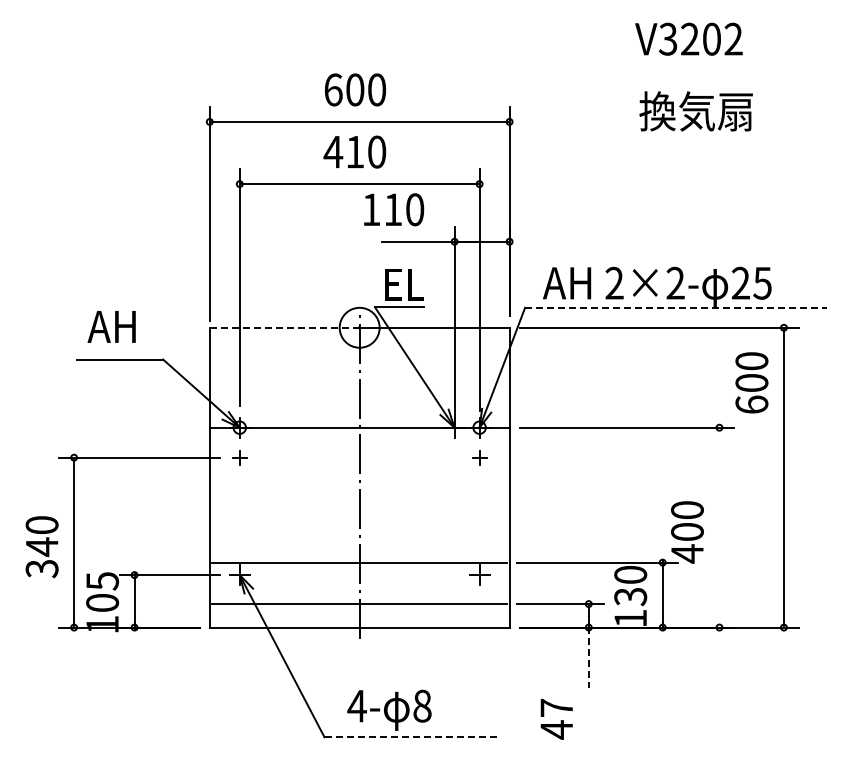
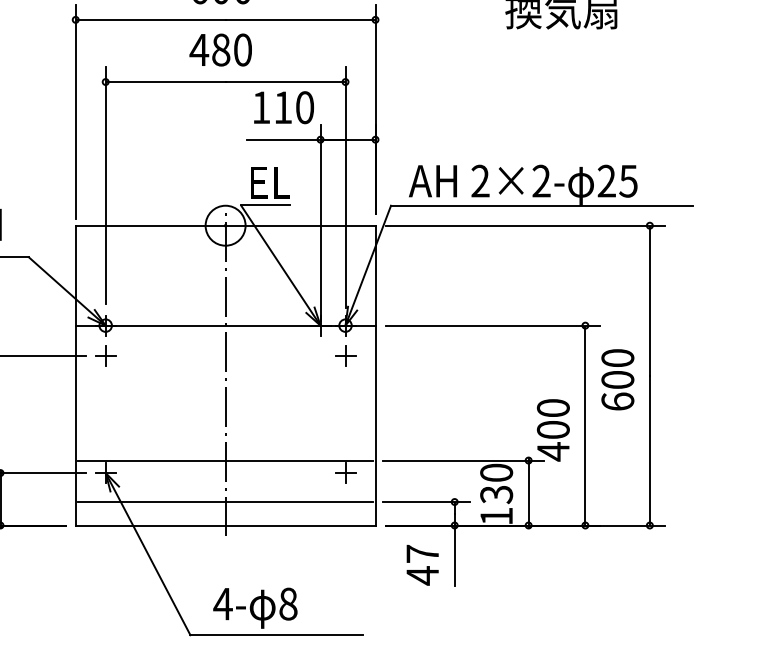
text: (355, 151) -> (221, 49), 410 -> 480
text: (394, 209) -> (284, 107), moved
line: (676, 307) -> (542, 205), dashed -> solid
line: (284, 327) -> (150, 225), dashed -> solid
text: (751, 382) -> (617, 379), moved
part: (239, 457) -> (105, 355), size x1.43
part: (479, 457) -> (345, 355), size x1.43
line: (719, 527) -> (585, 425), added
line: (588, 657) -> (454, 555), dashed -> solid
text: (556, 719) -> (422, 565), moved
line: (411, 737) -> (277, 635), dashed -> solid

